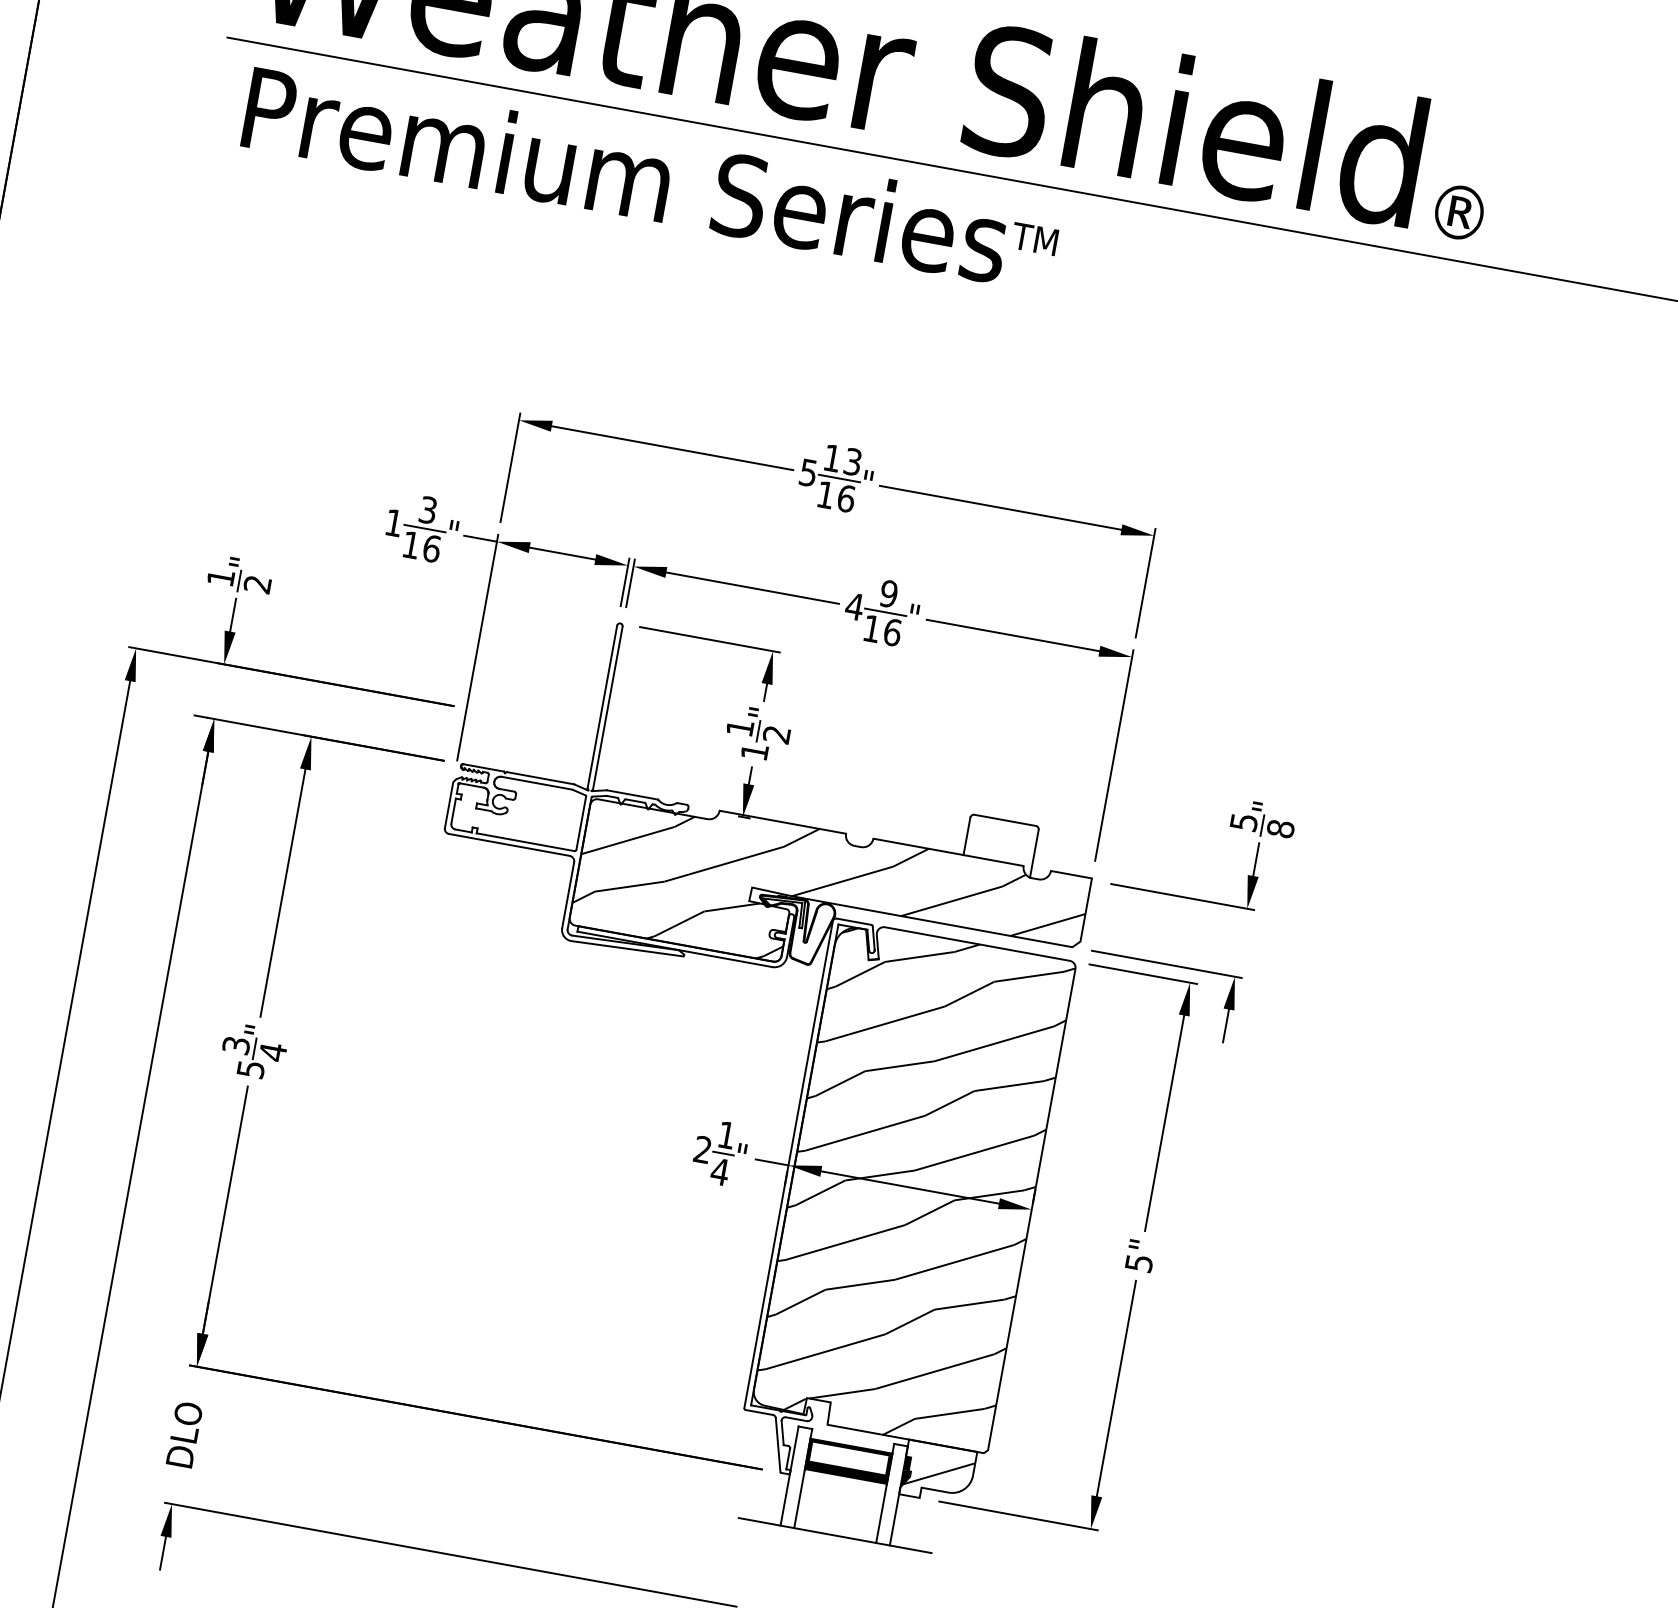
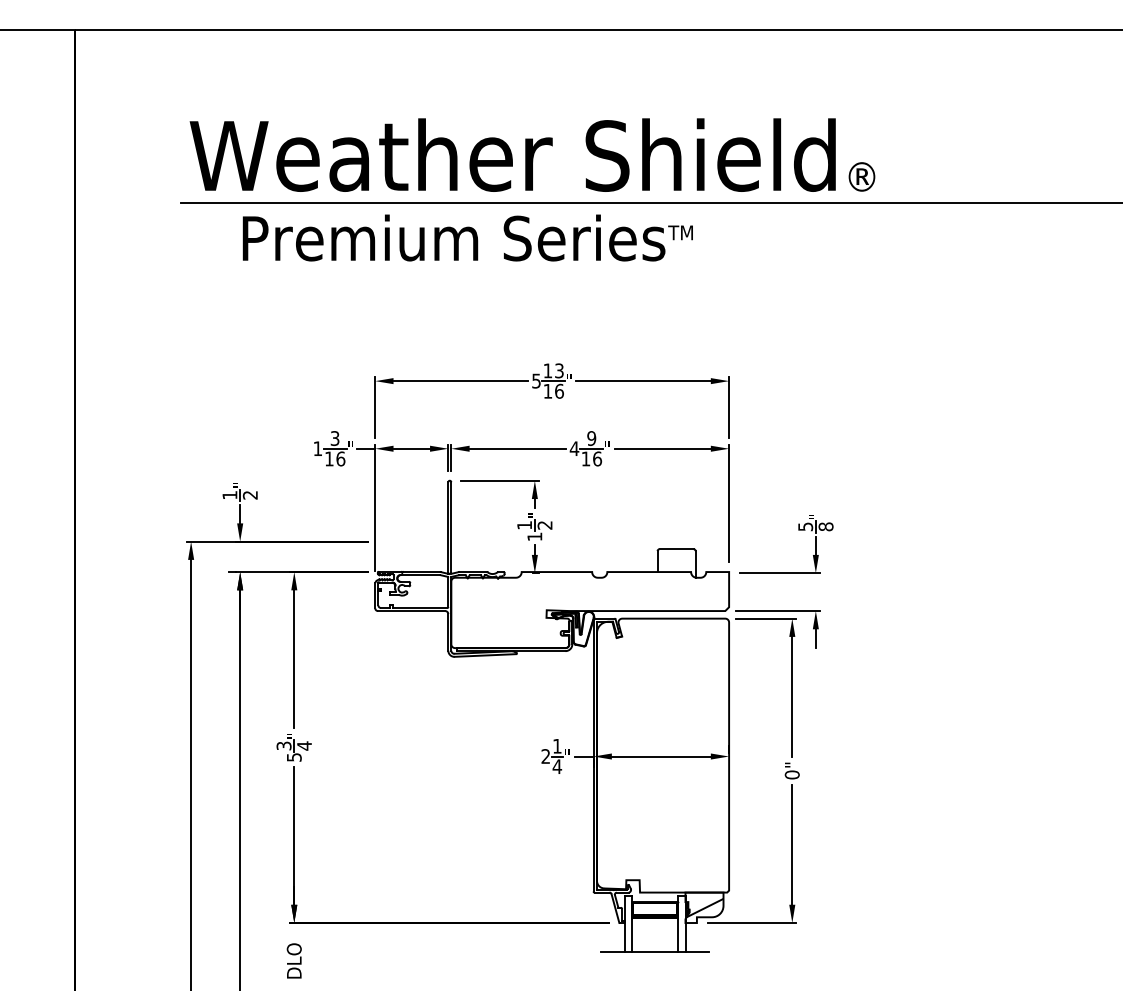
text: (650, 177) -> (467, 237), moved
hatch: (830, 902) -> (590, 610), removed
hatch: (912, 1186) -> (662, 755), removed
text: (1137, 1262) -> (791, 774), 5" -> 0"

